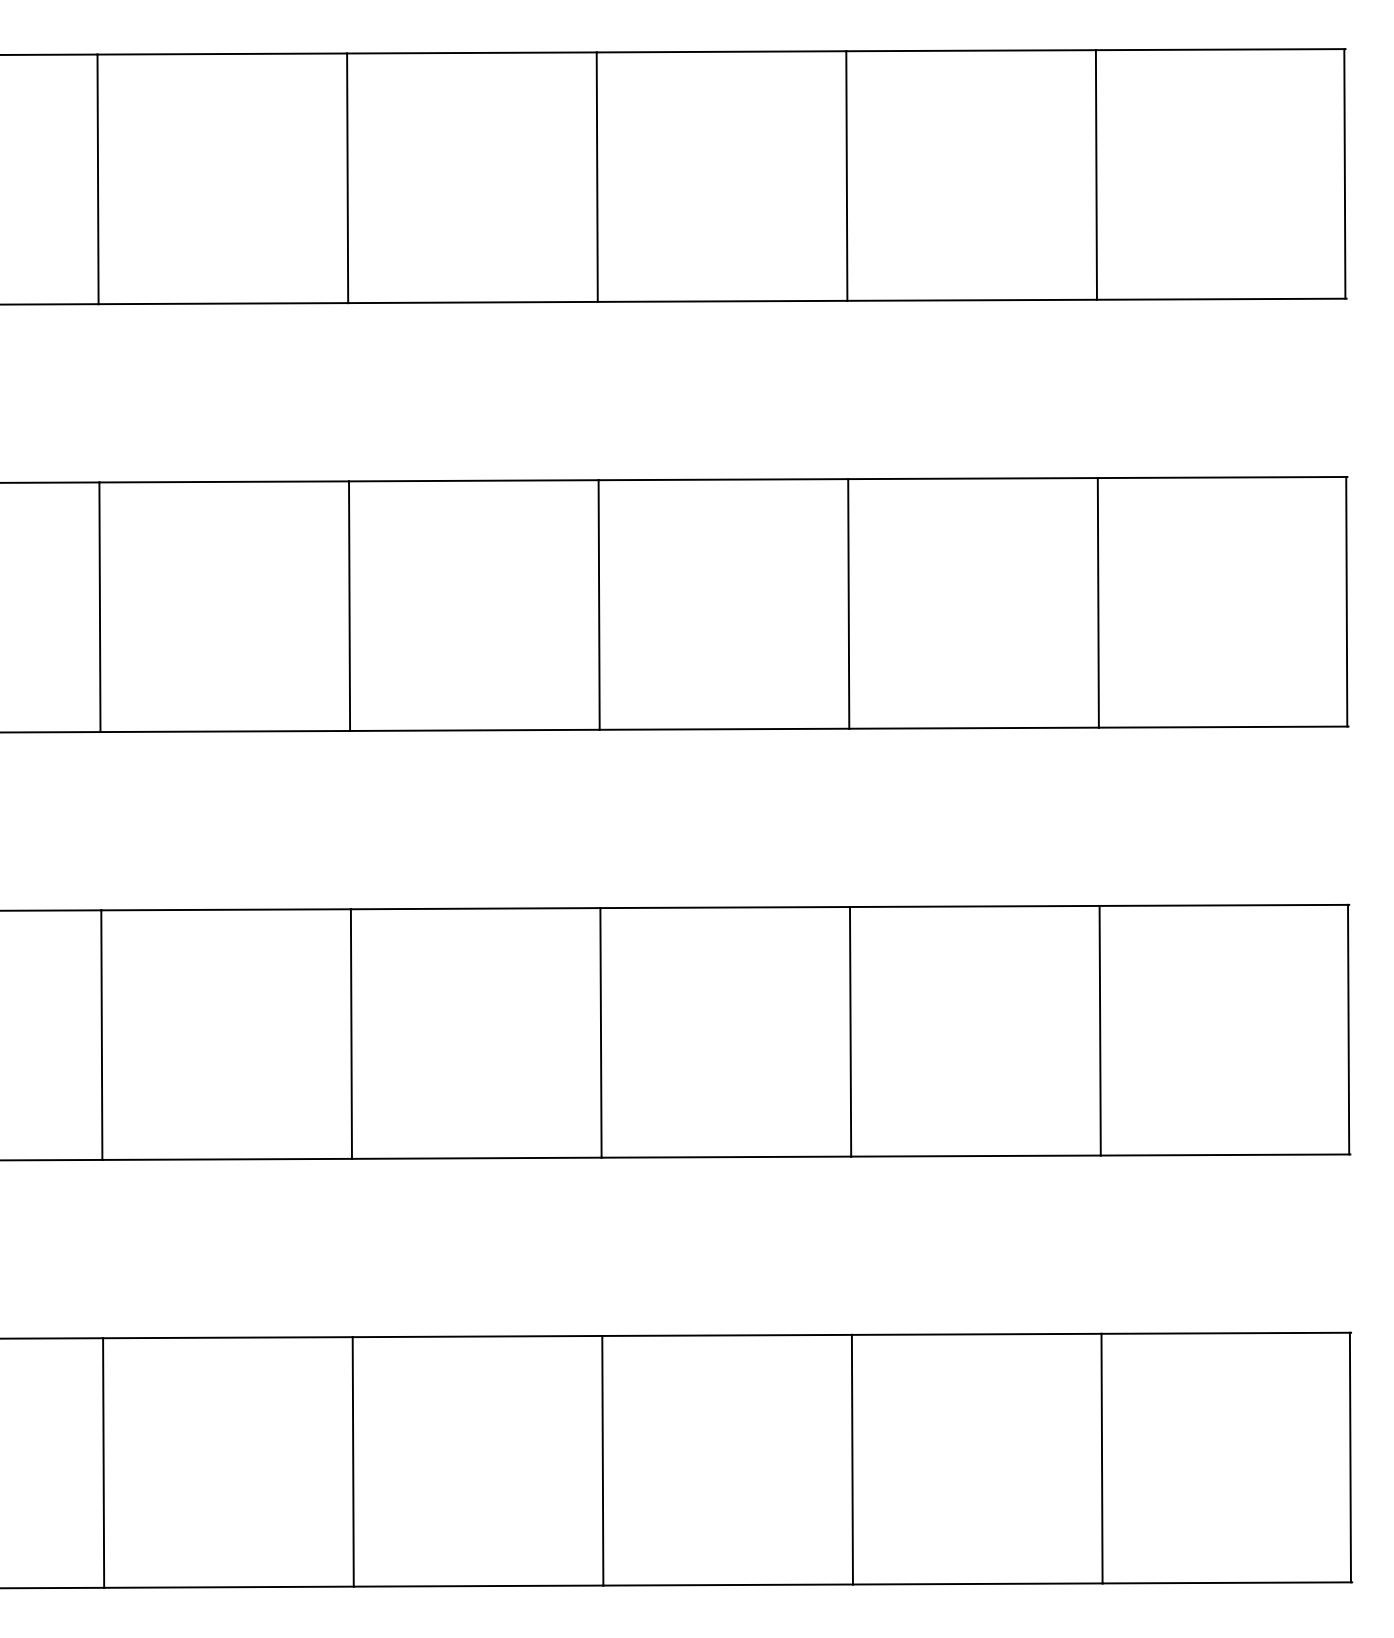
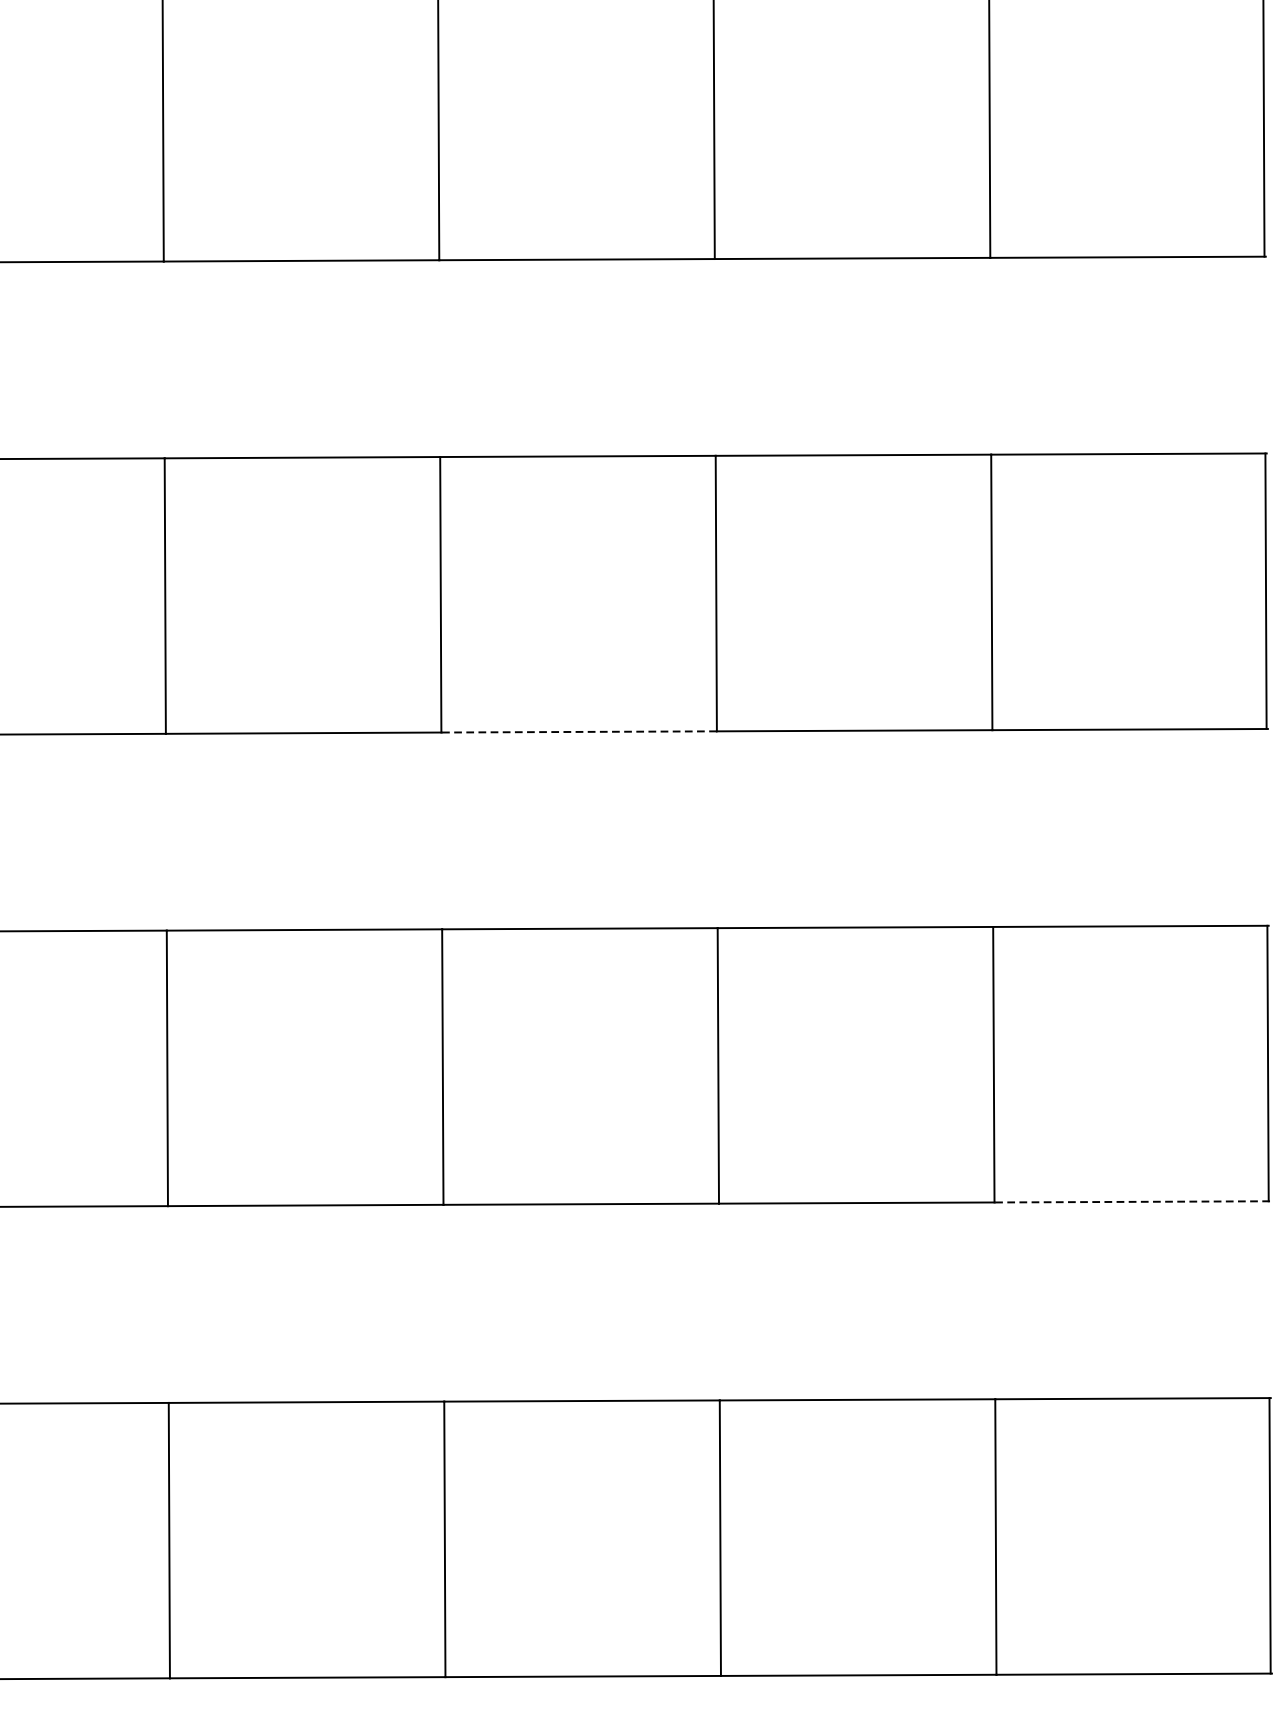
line: (724, 729) -> (579, 732), solid -> dashed
line: (1225, 1155) -> (1132, 1202), solid -> dashed

